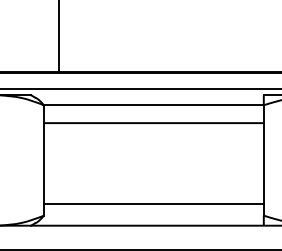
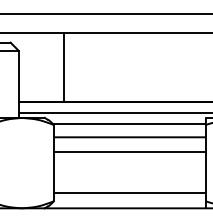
line: (153, 145) -> (129, 152), added

